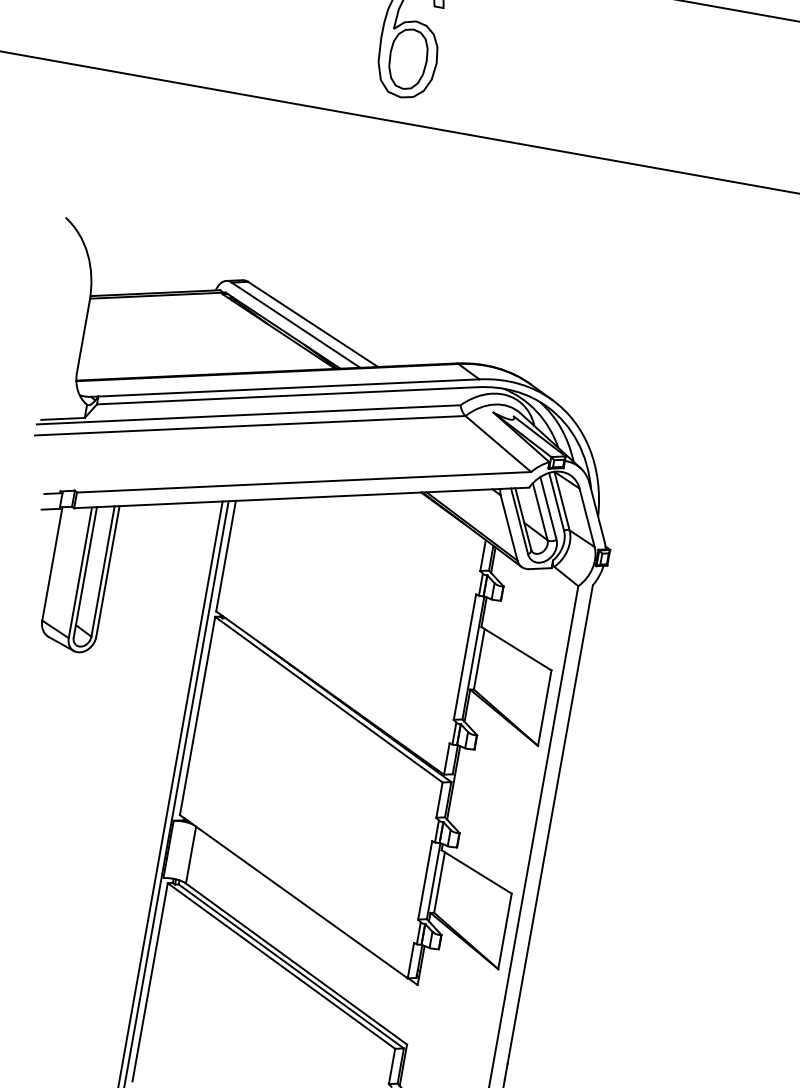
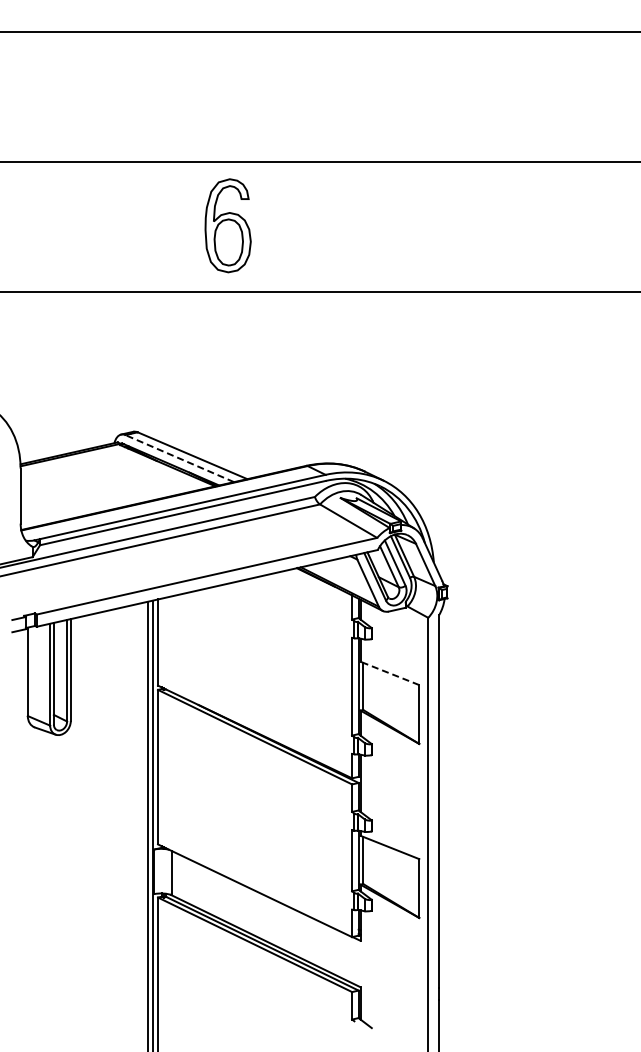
line: (295, 324) -> (179, 458), solid -> dashed
line: (515, 648) -> (389, 673), solid -> dashed

